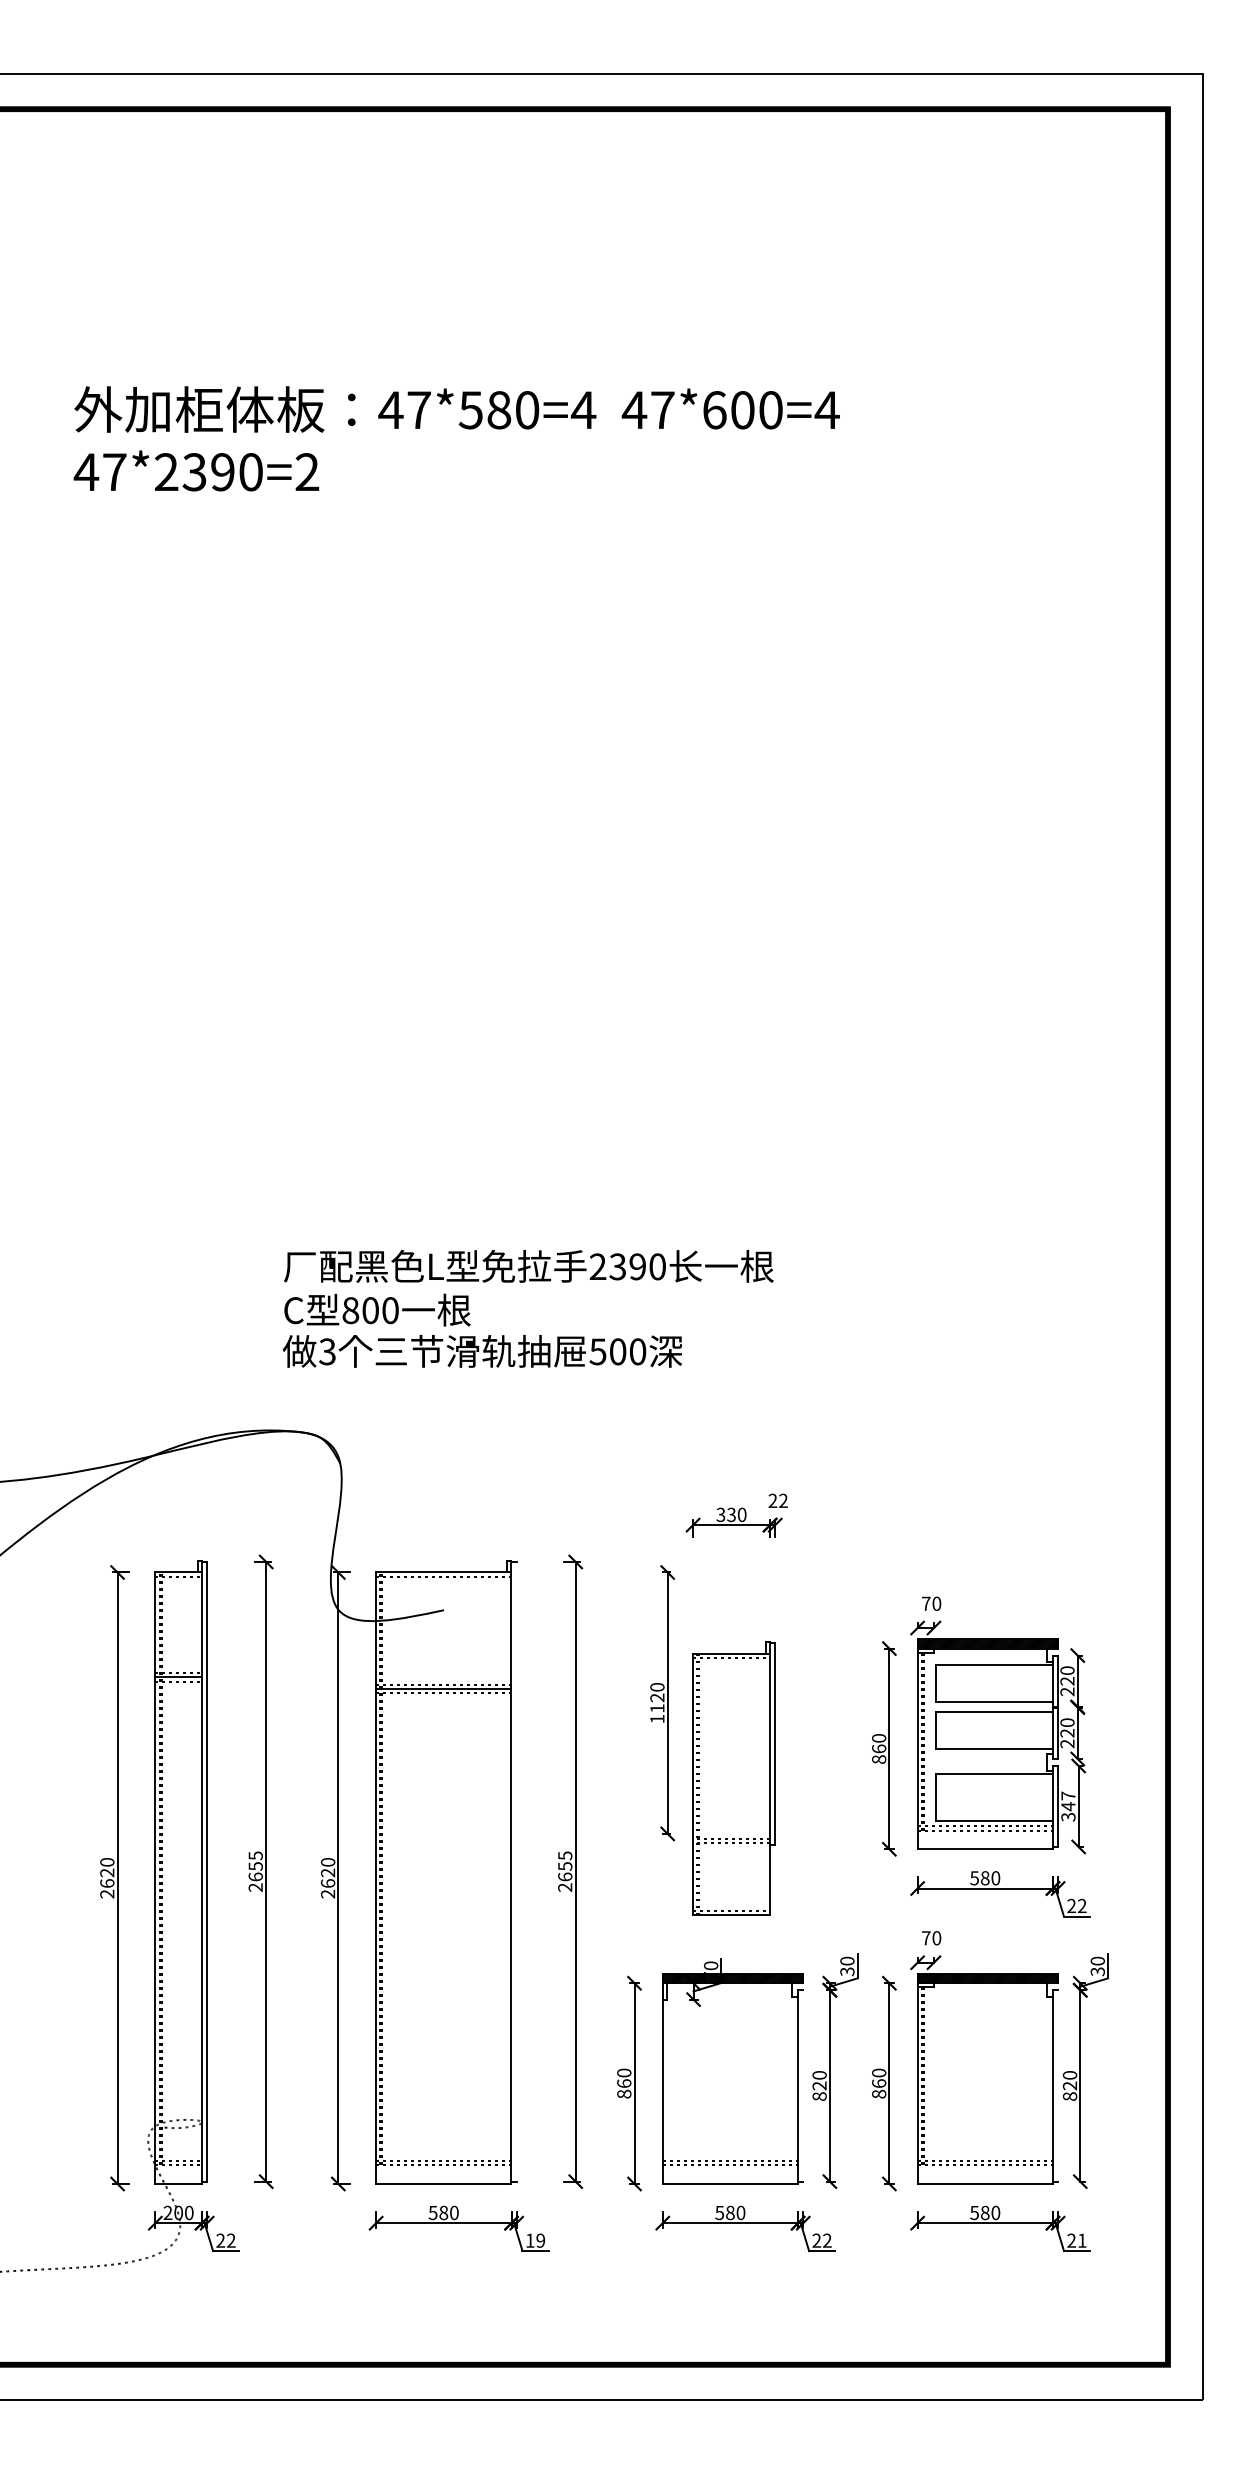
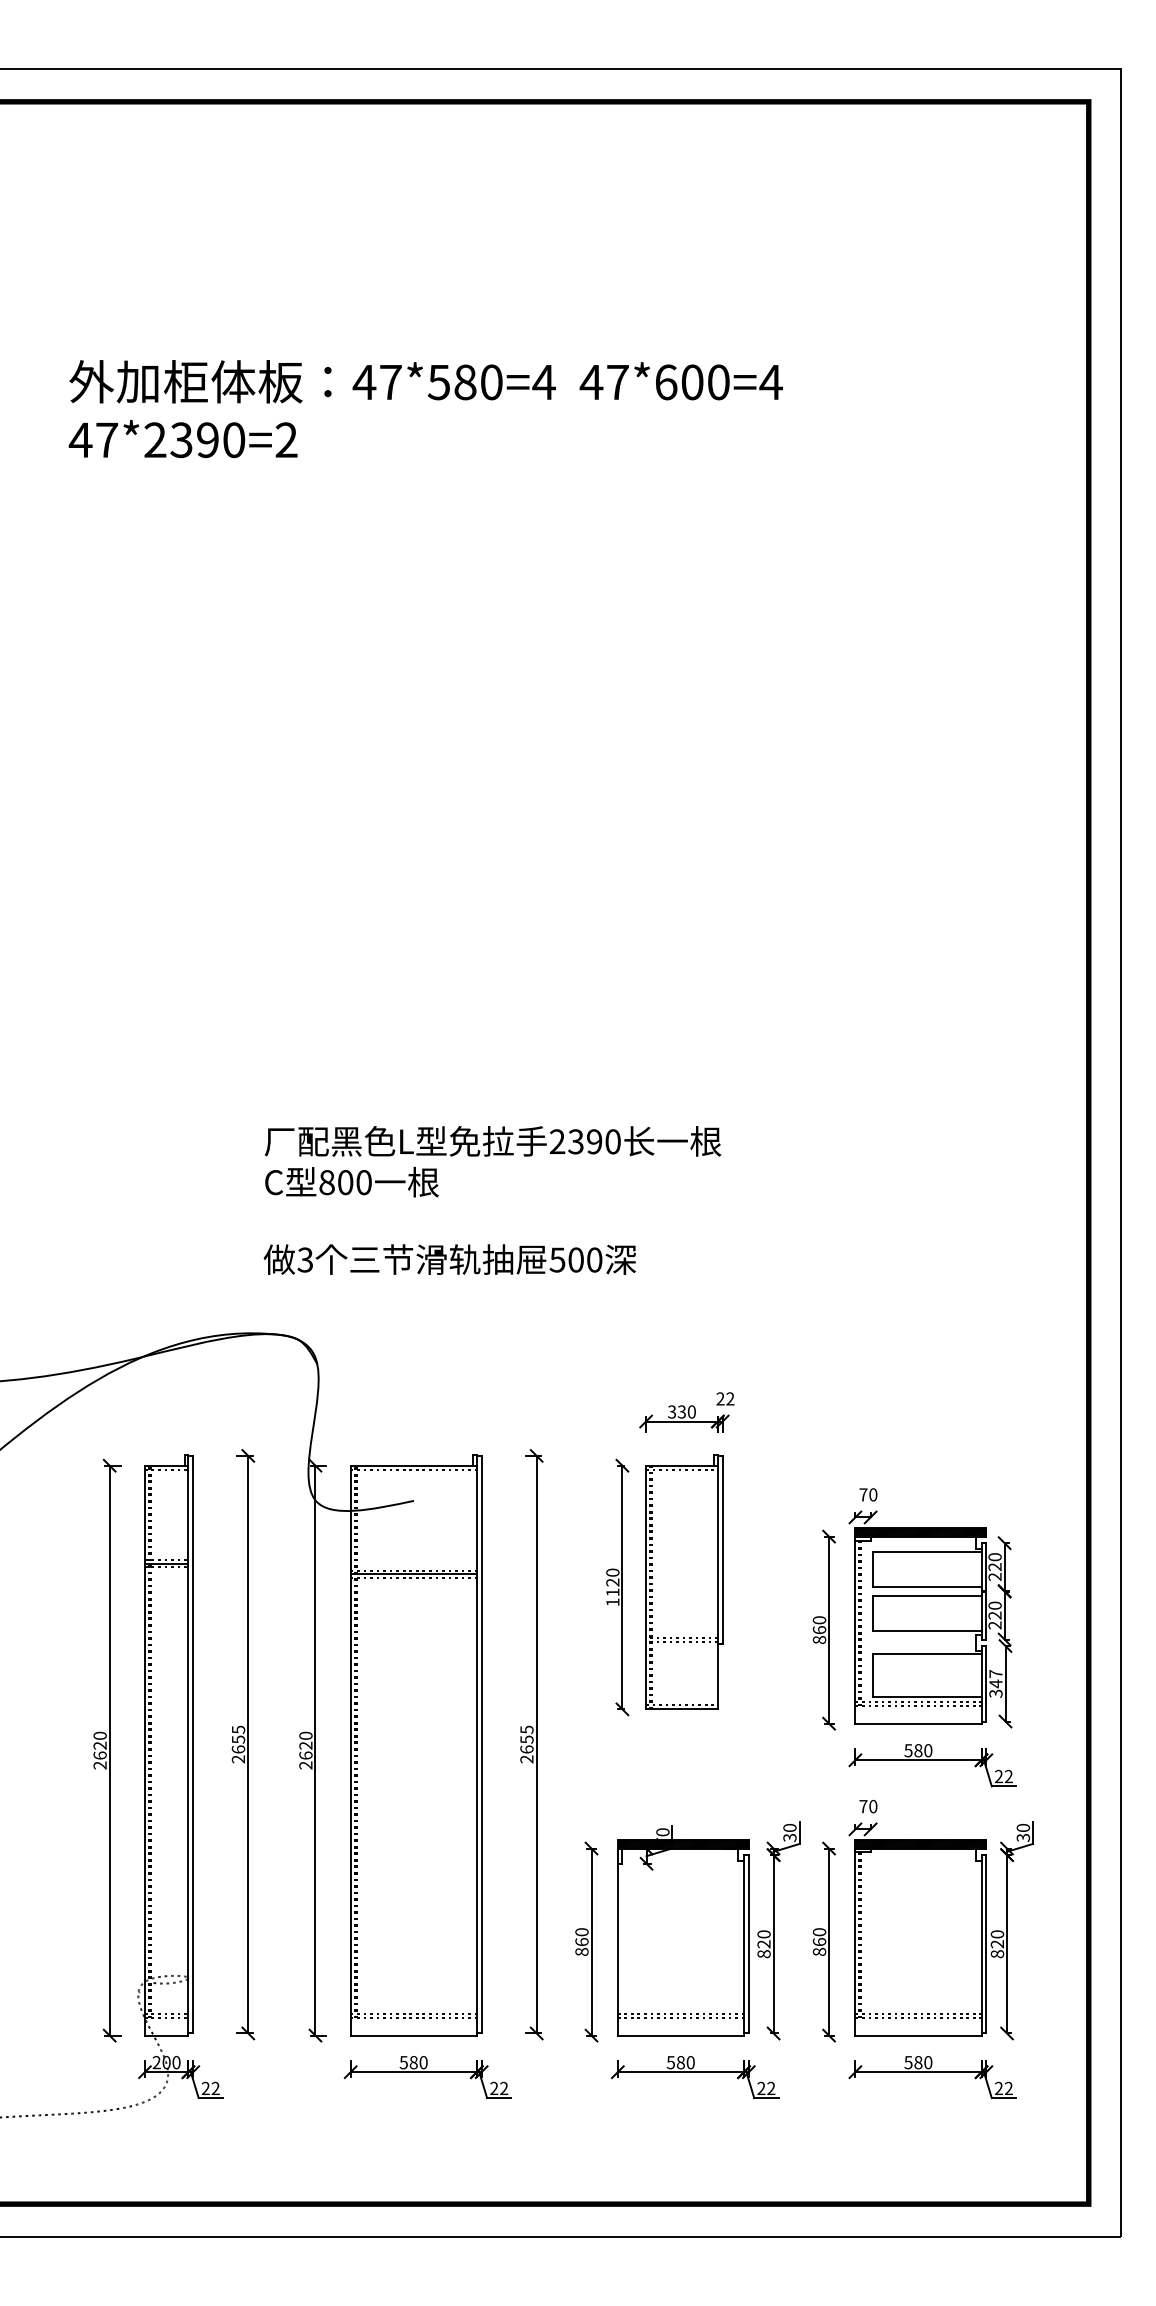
text: (529, 1287) -> (493, 1161), moved
part: (734, 1778) -> (684, 1581), moved
line: (516, 1871) -> (481, 1744), added
line: (802, 2086) -> (748, 1944), added
line: (1058, 2086) -> (986, 1944), added
text: (1081, 2239) -> (1008, 2087), 21 -> 22
text: (535, 2240) -> (499, 2088), 19 -> 22

